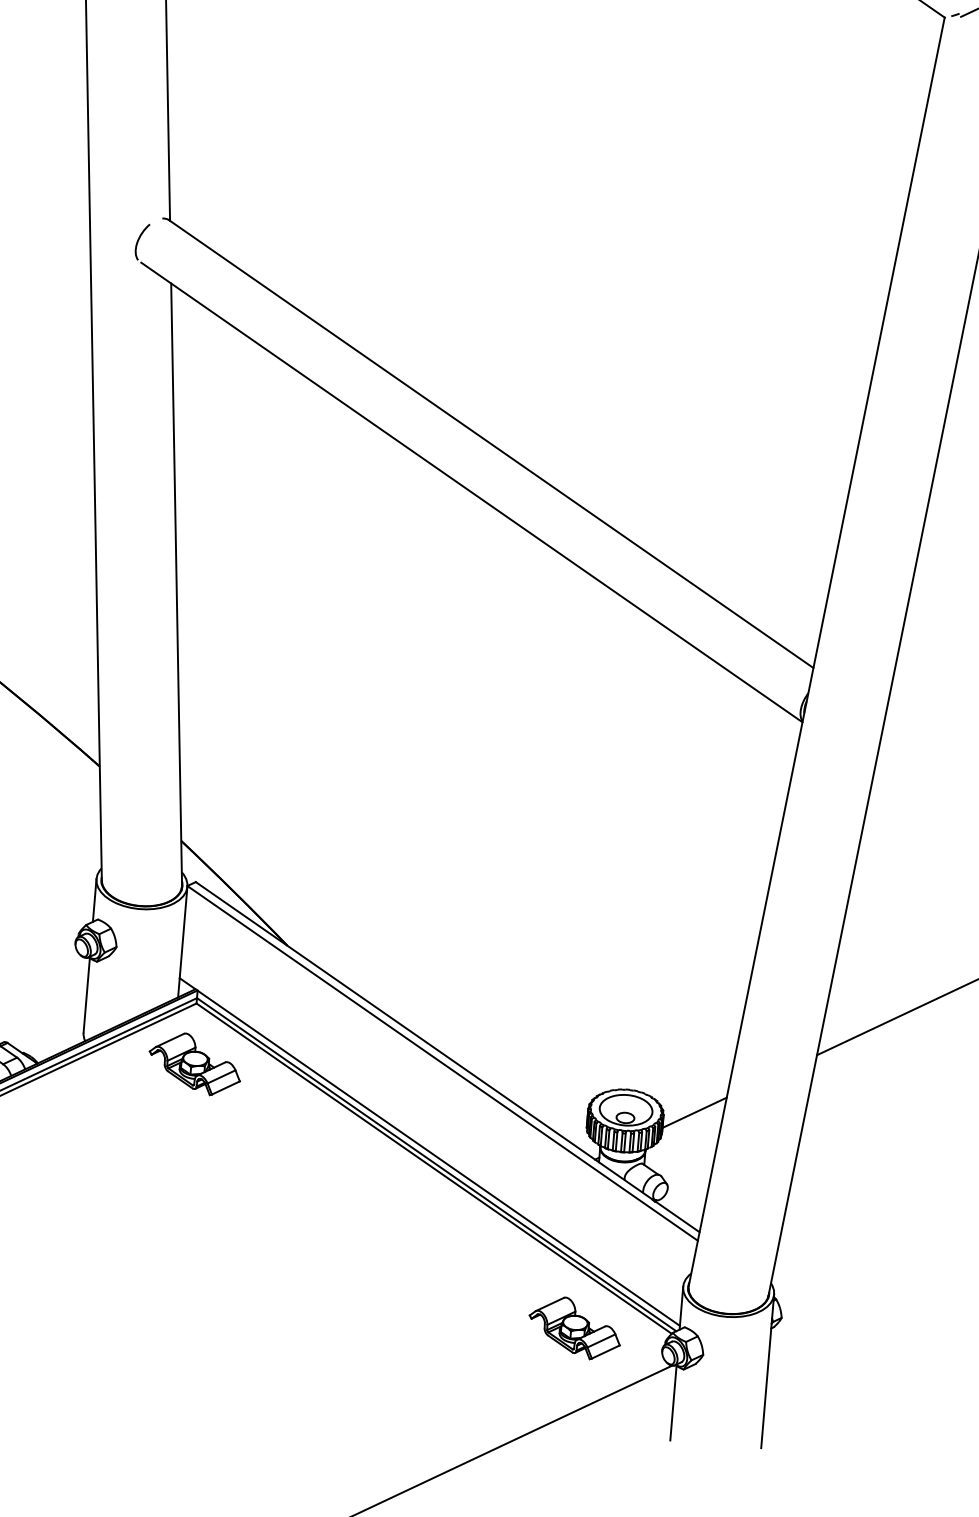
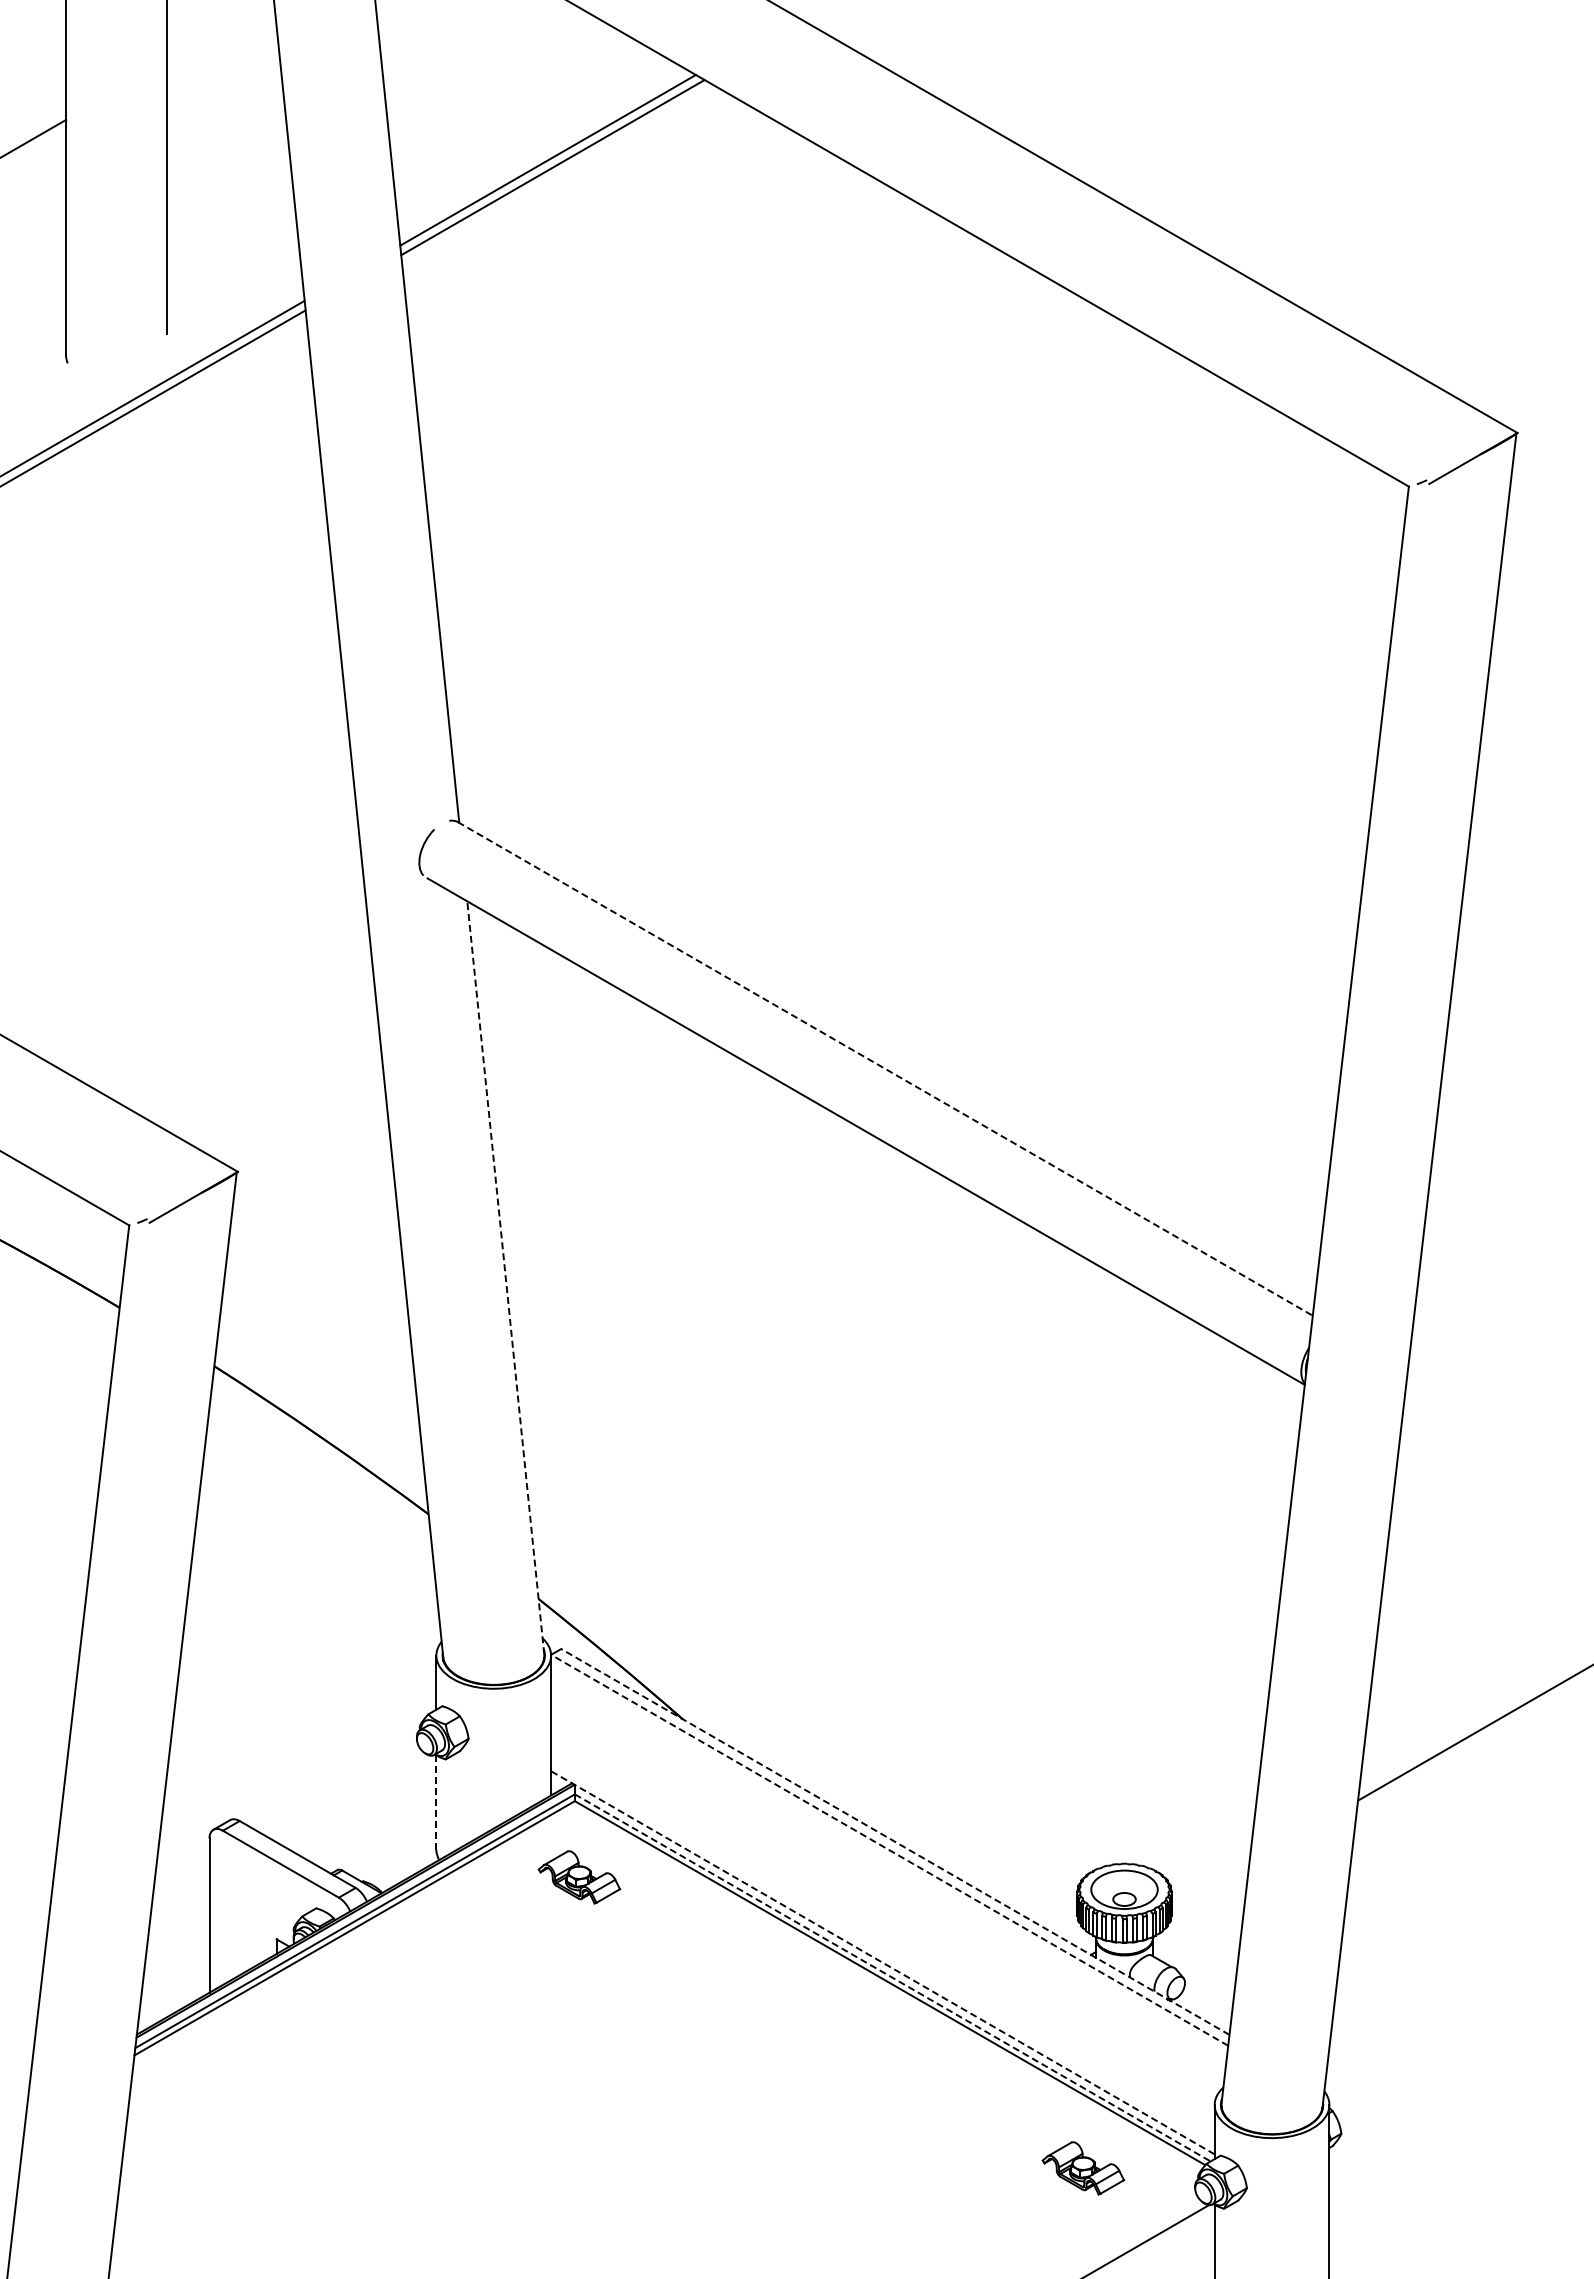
line: (491, 443) -> (885, 1068), solid -> dashed
line: (176, 584) -> (505, 1277), solid -> dashed
line: (86, 995) -> (436, 1802), solid -> dashed
line: (447, 1056) -> (895, 1841), solid -> dashed
line: (442, 1063) -> (889, 1850), solid -> dashed
part: (195, 1064) -> (579, 1877), size x0.7
line: (694, 1112) -> (1210, 1885), removed
line: (429, 1151) -> (882, 1962), solid -> dashed
line: (437, 1165) -> (893, 1978), solid -> dashed
part: (575, 1328) -> (1083, 2168), size x0.7

